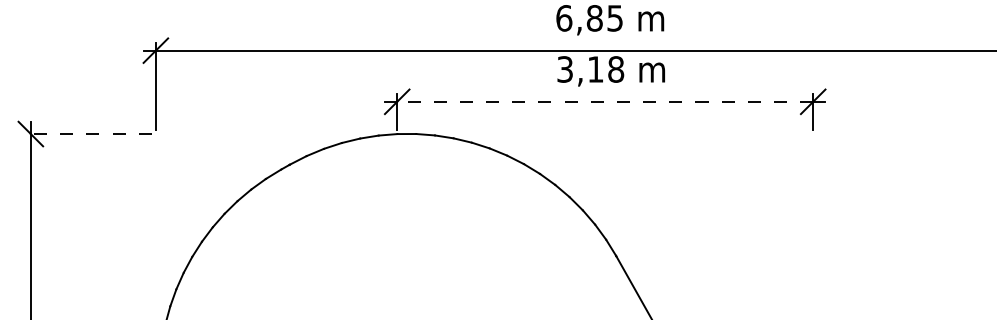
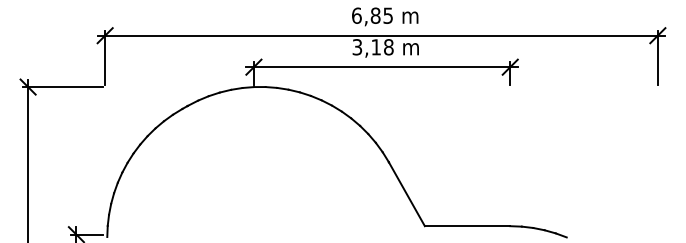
line: (604, 102) -> (381, 67), dashed -> solid
line: (86, 134) -> (62, 87), dashed -> solid

